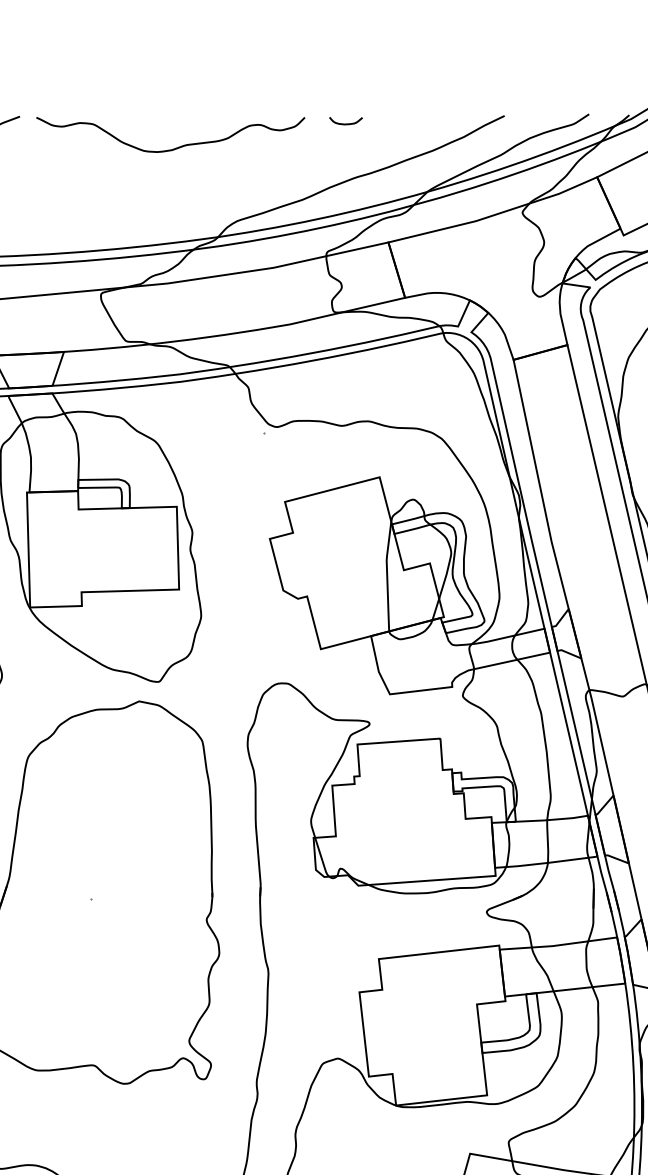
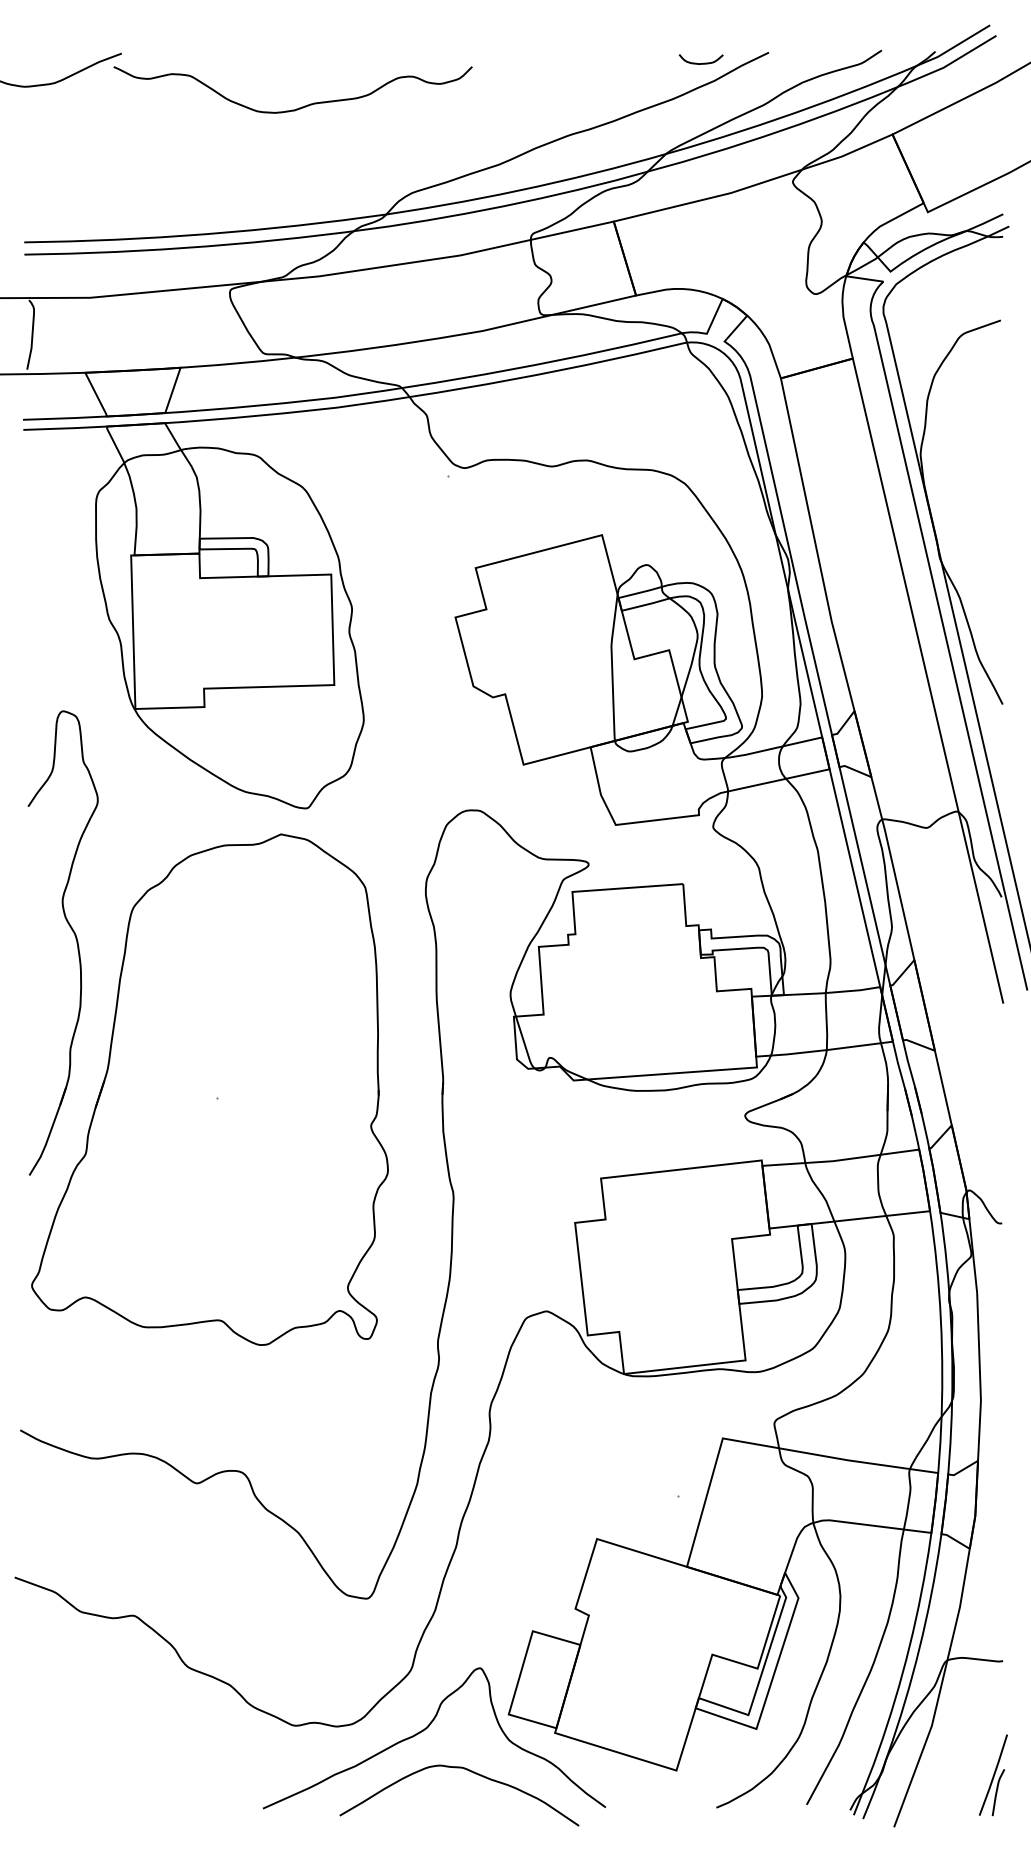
curve: (345, 124) -> (700, 63), moved
curve: (175, 148) -> (299, 107), moved

